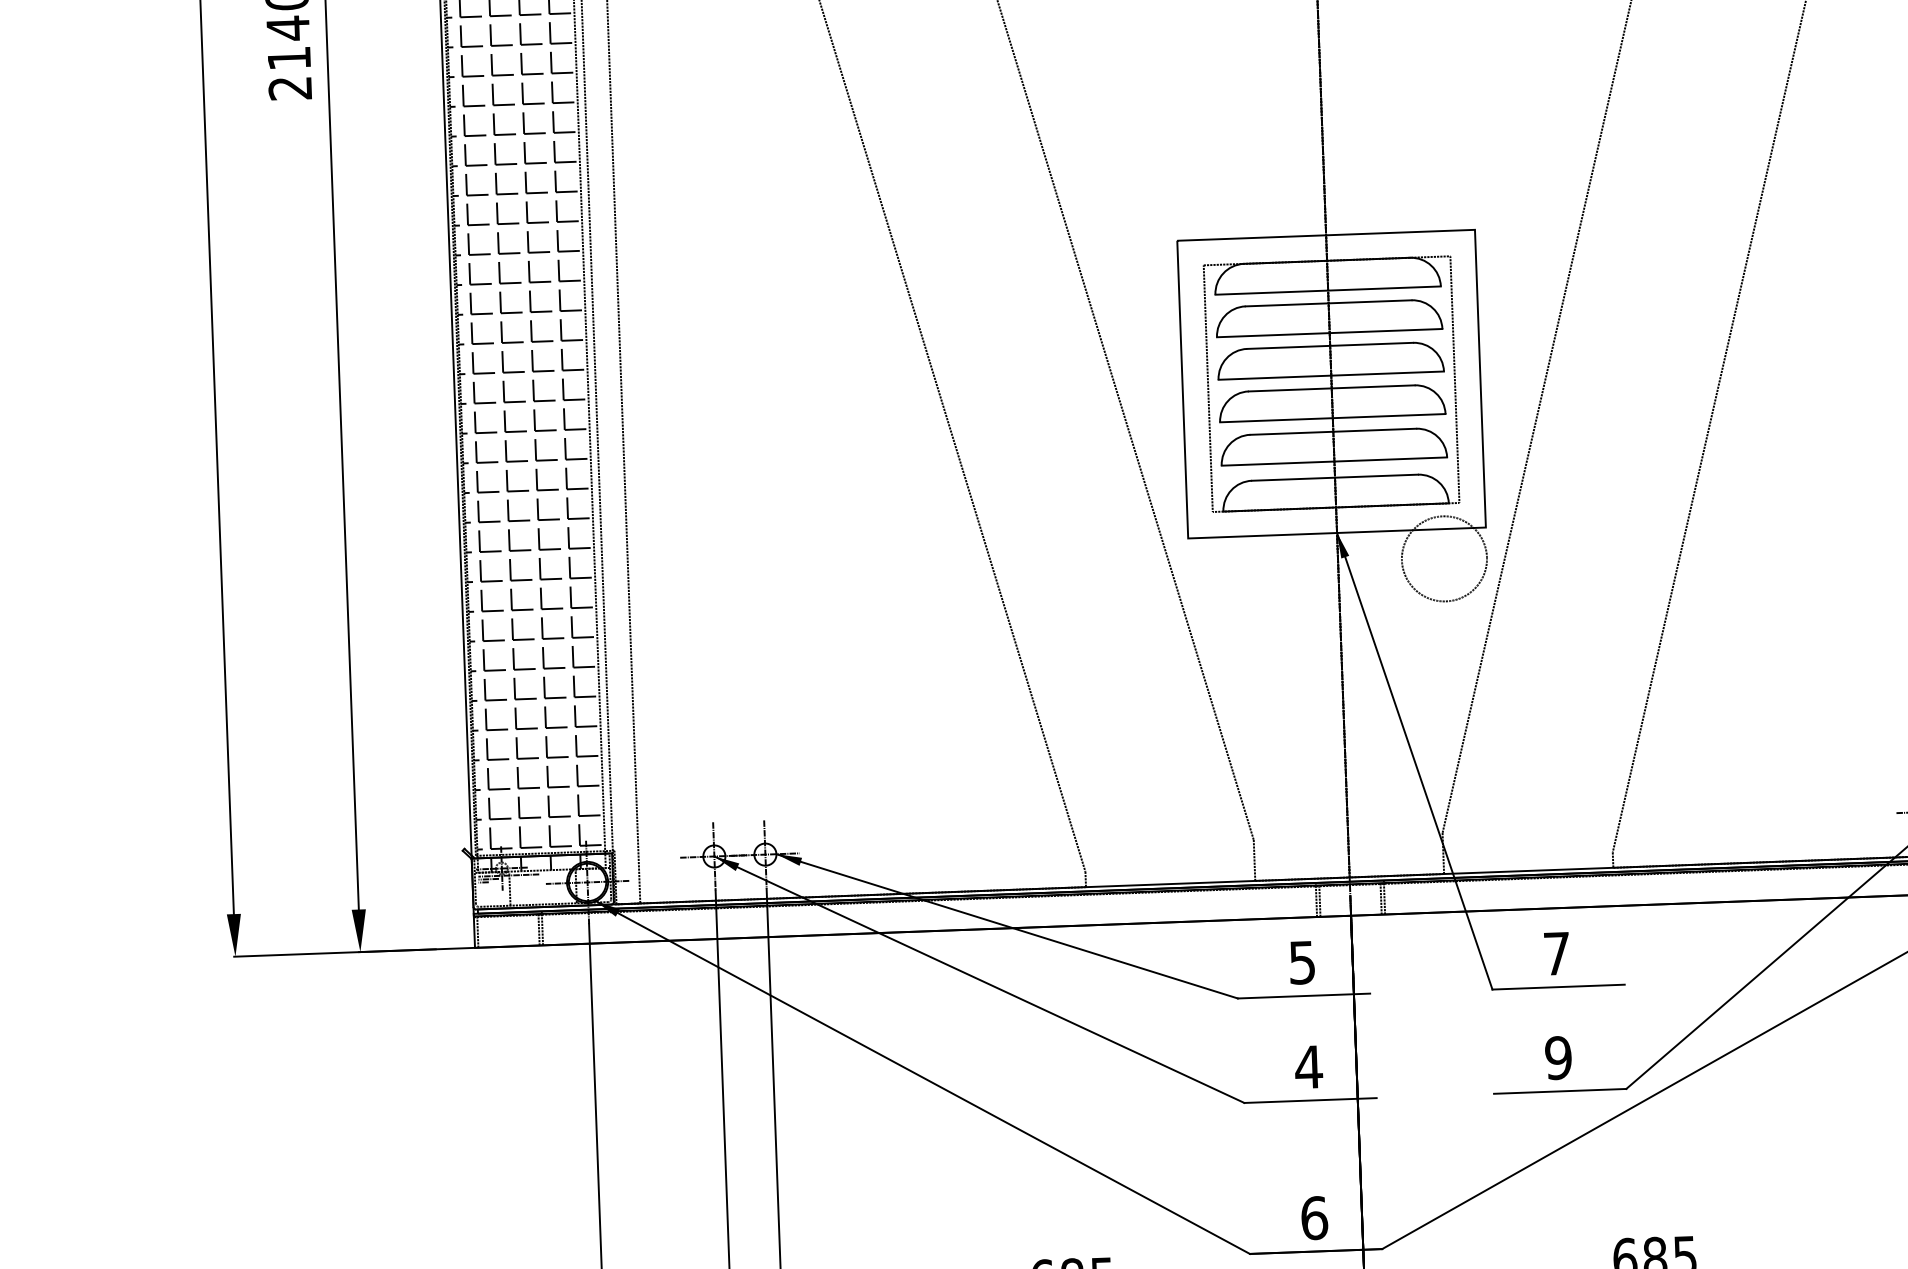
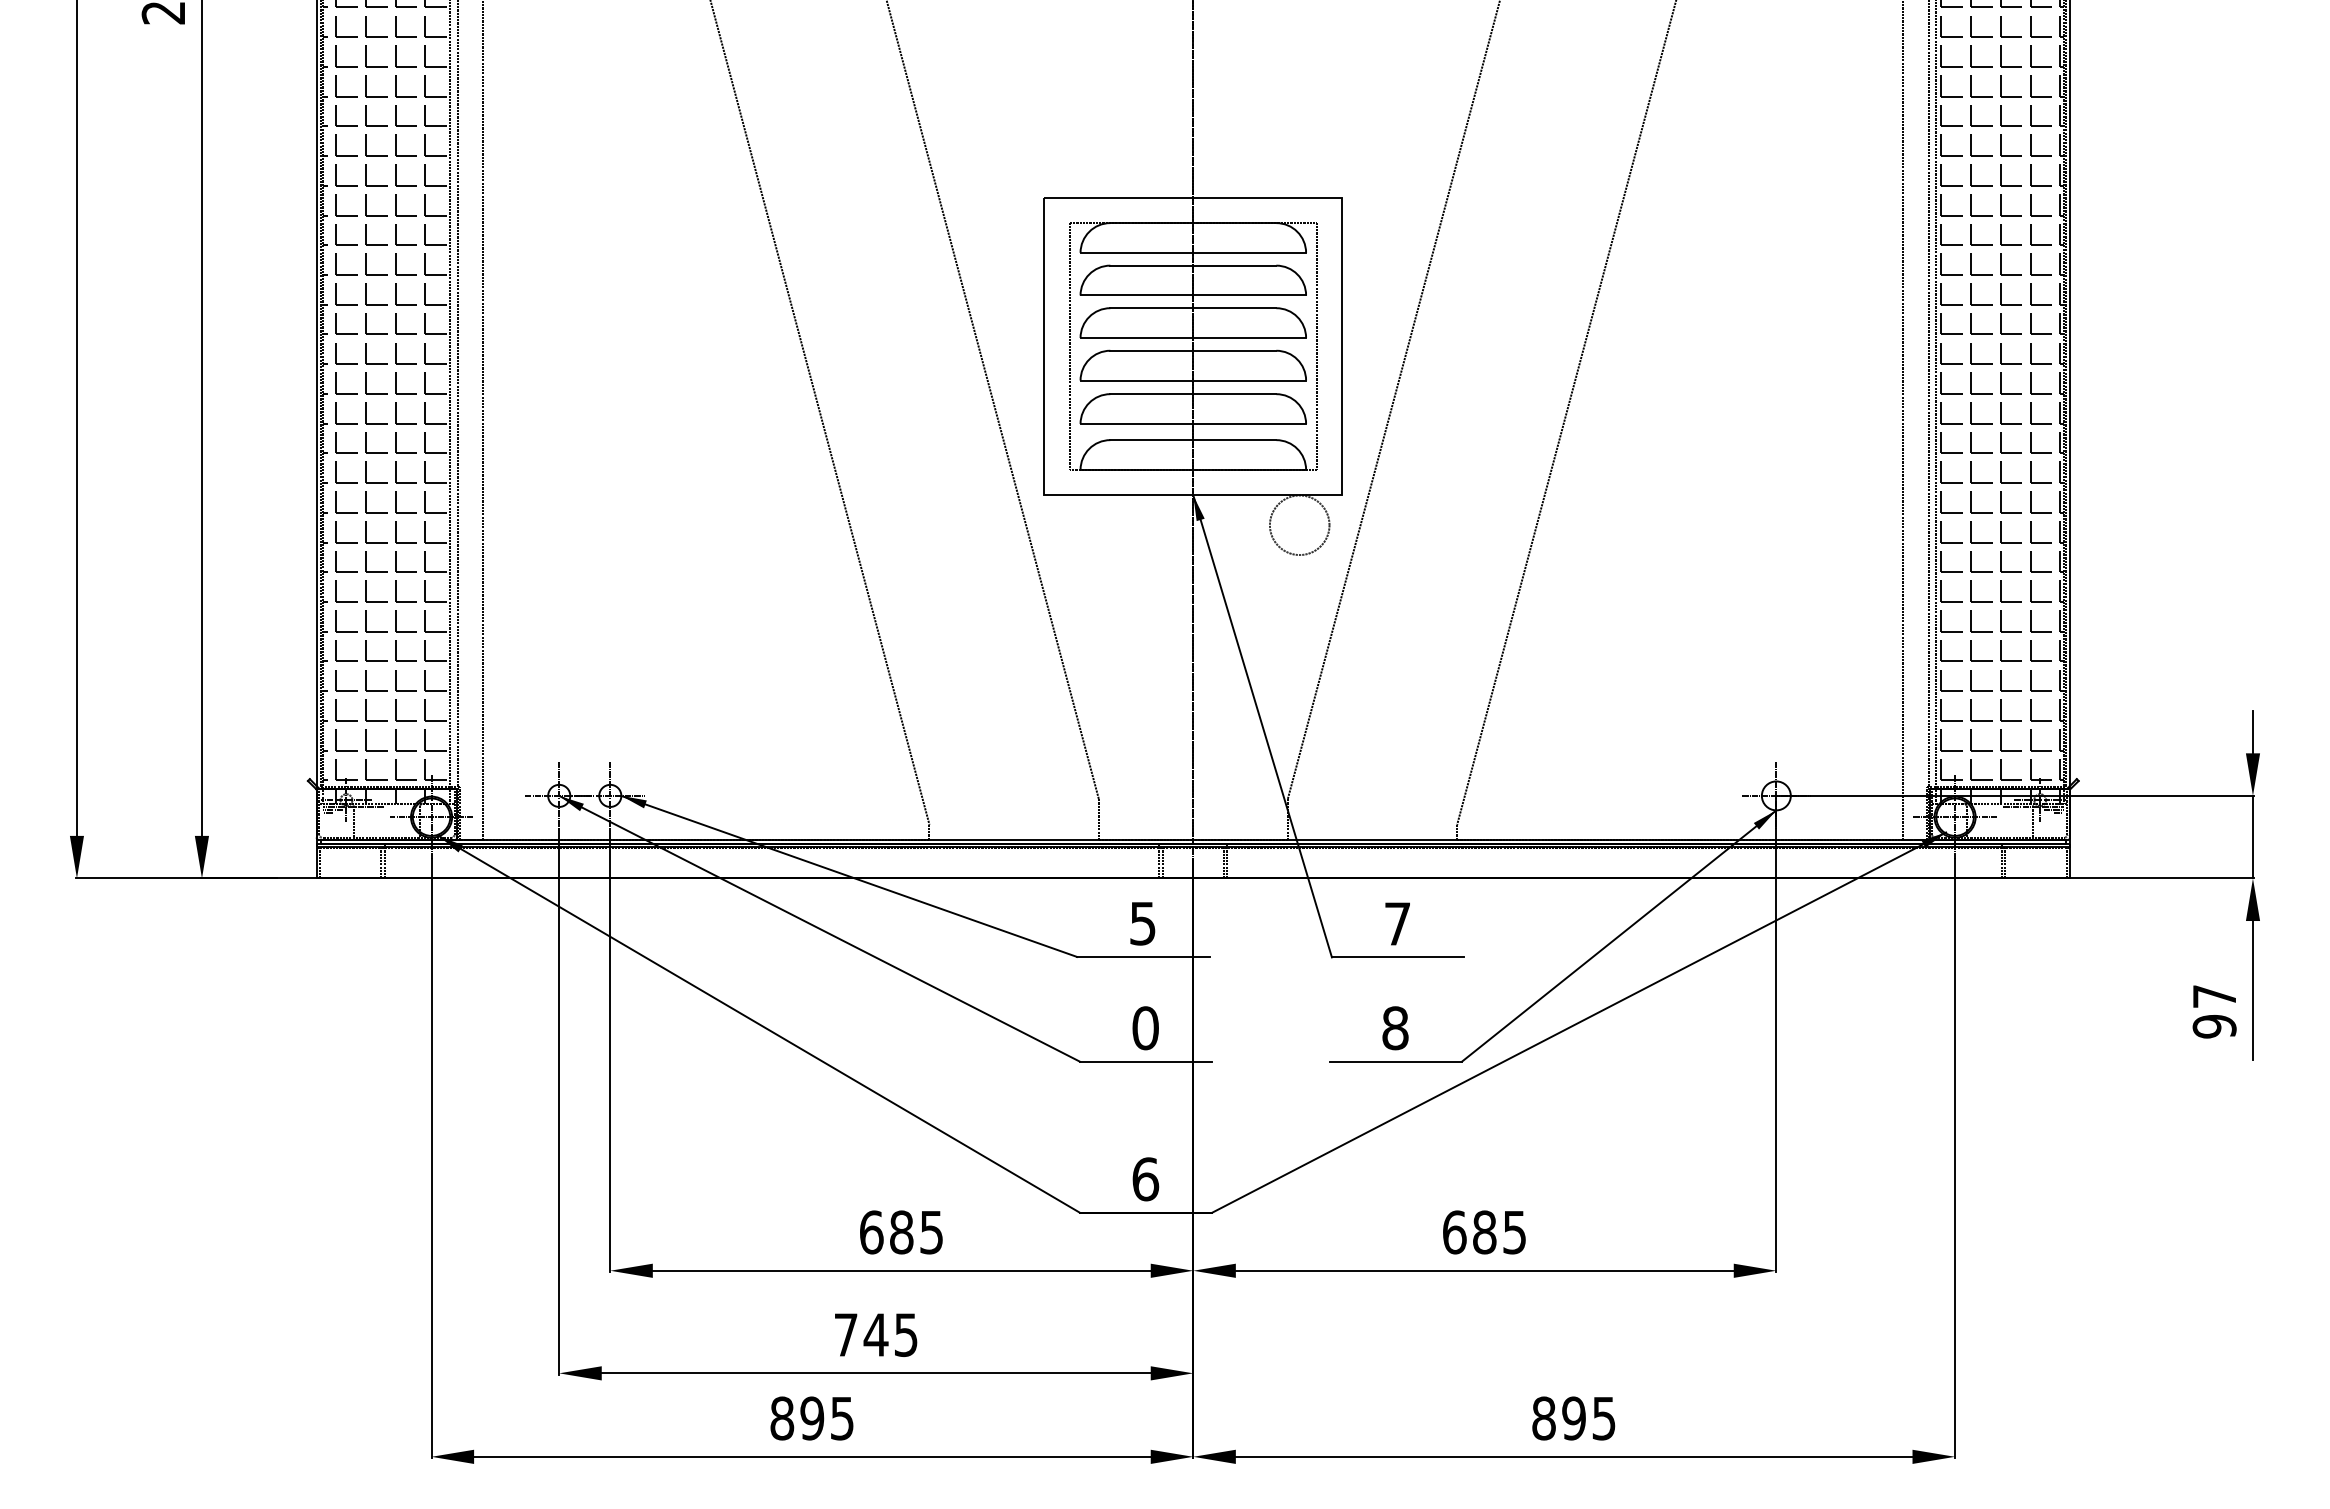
circle: (1444, 558) -> (1299, 524), size x0.7
text: (1558, 1058) -> (1395, 1028), 9 -> 8
text: (1308, 1067) -> (1145, 1028), 4 -> 0

